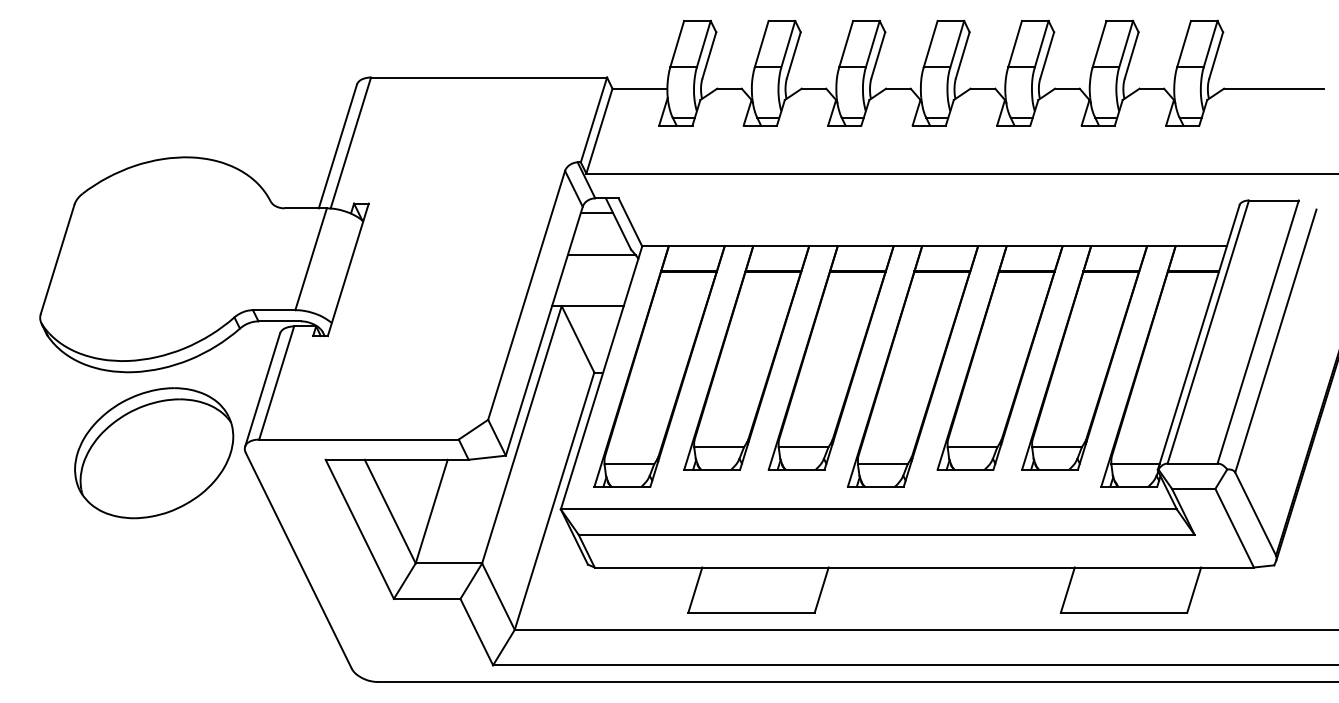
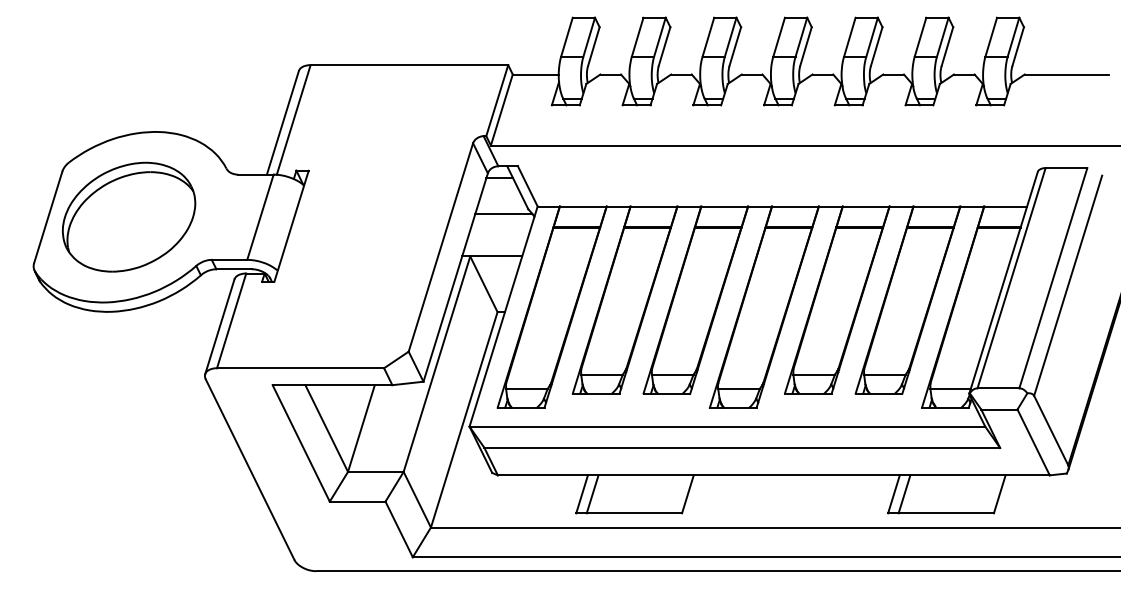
part: (154, 453) -> (129, 217), moved
line: (707, 589) -> (592, 493), added
line: (1080, 589) -> (904, 493), added

